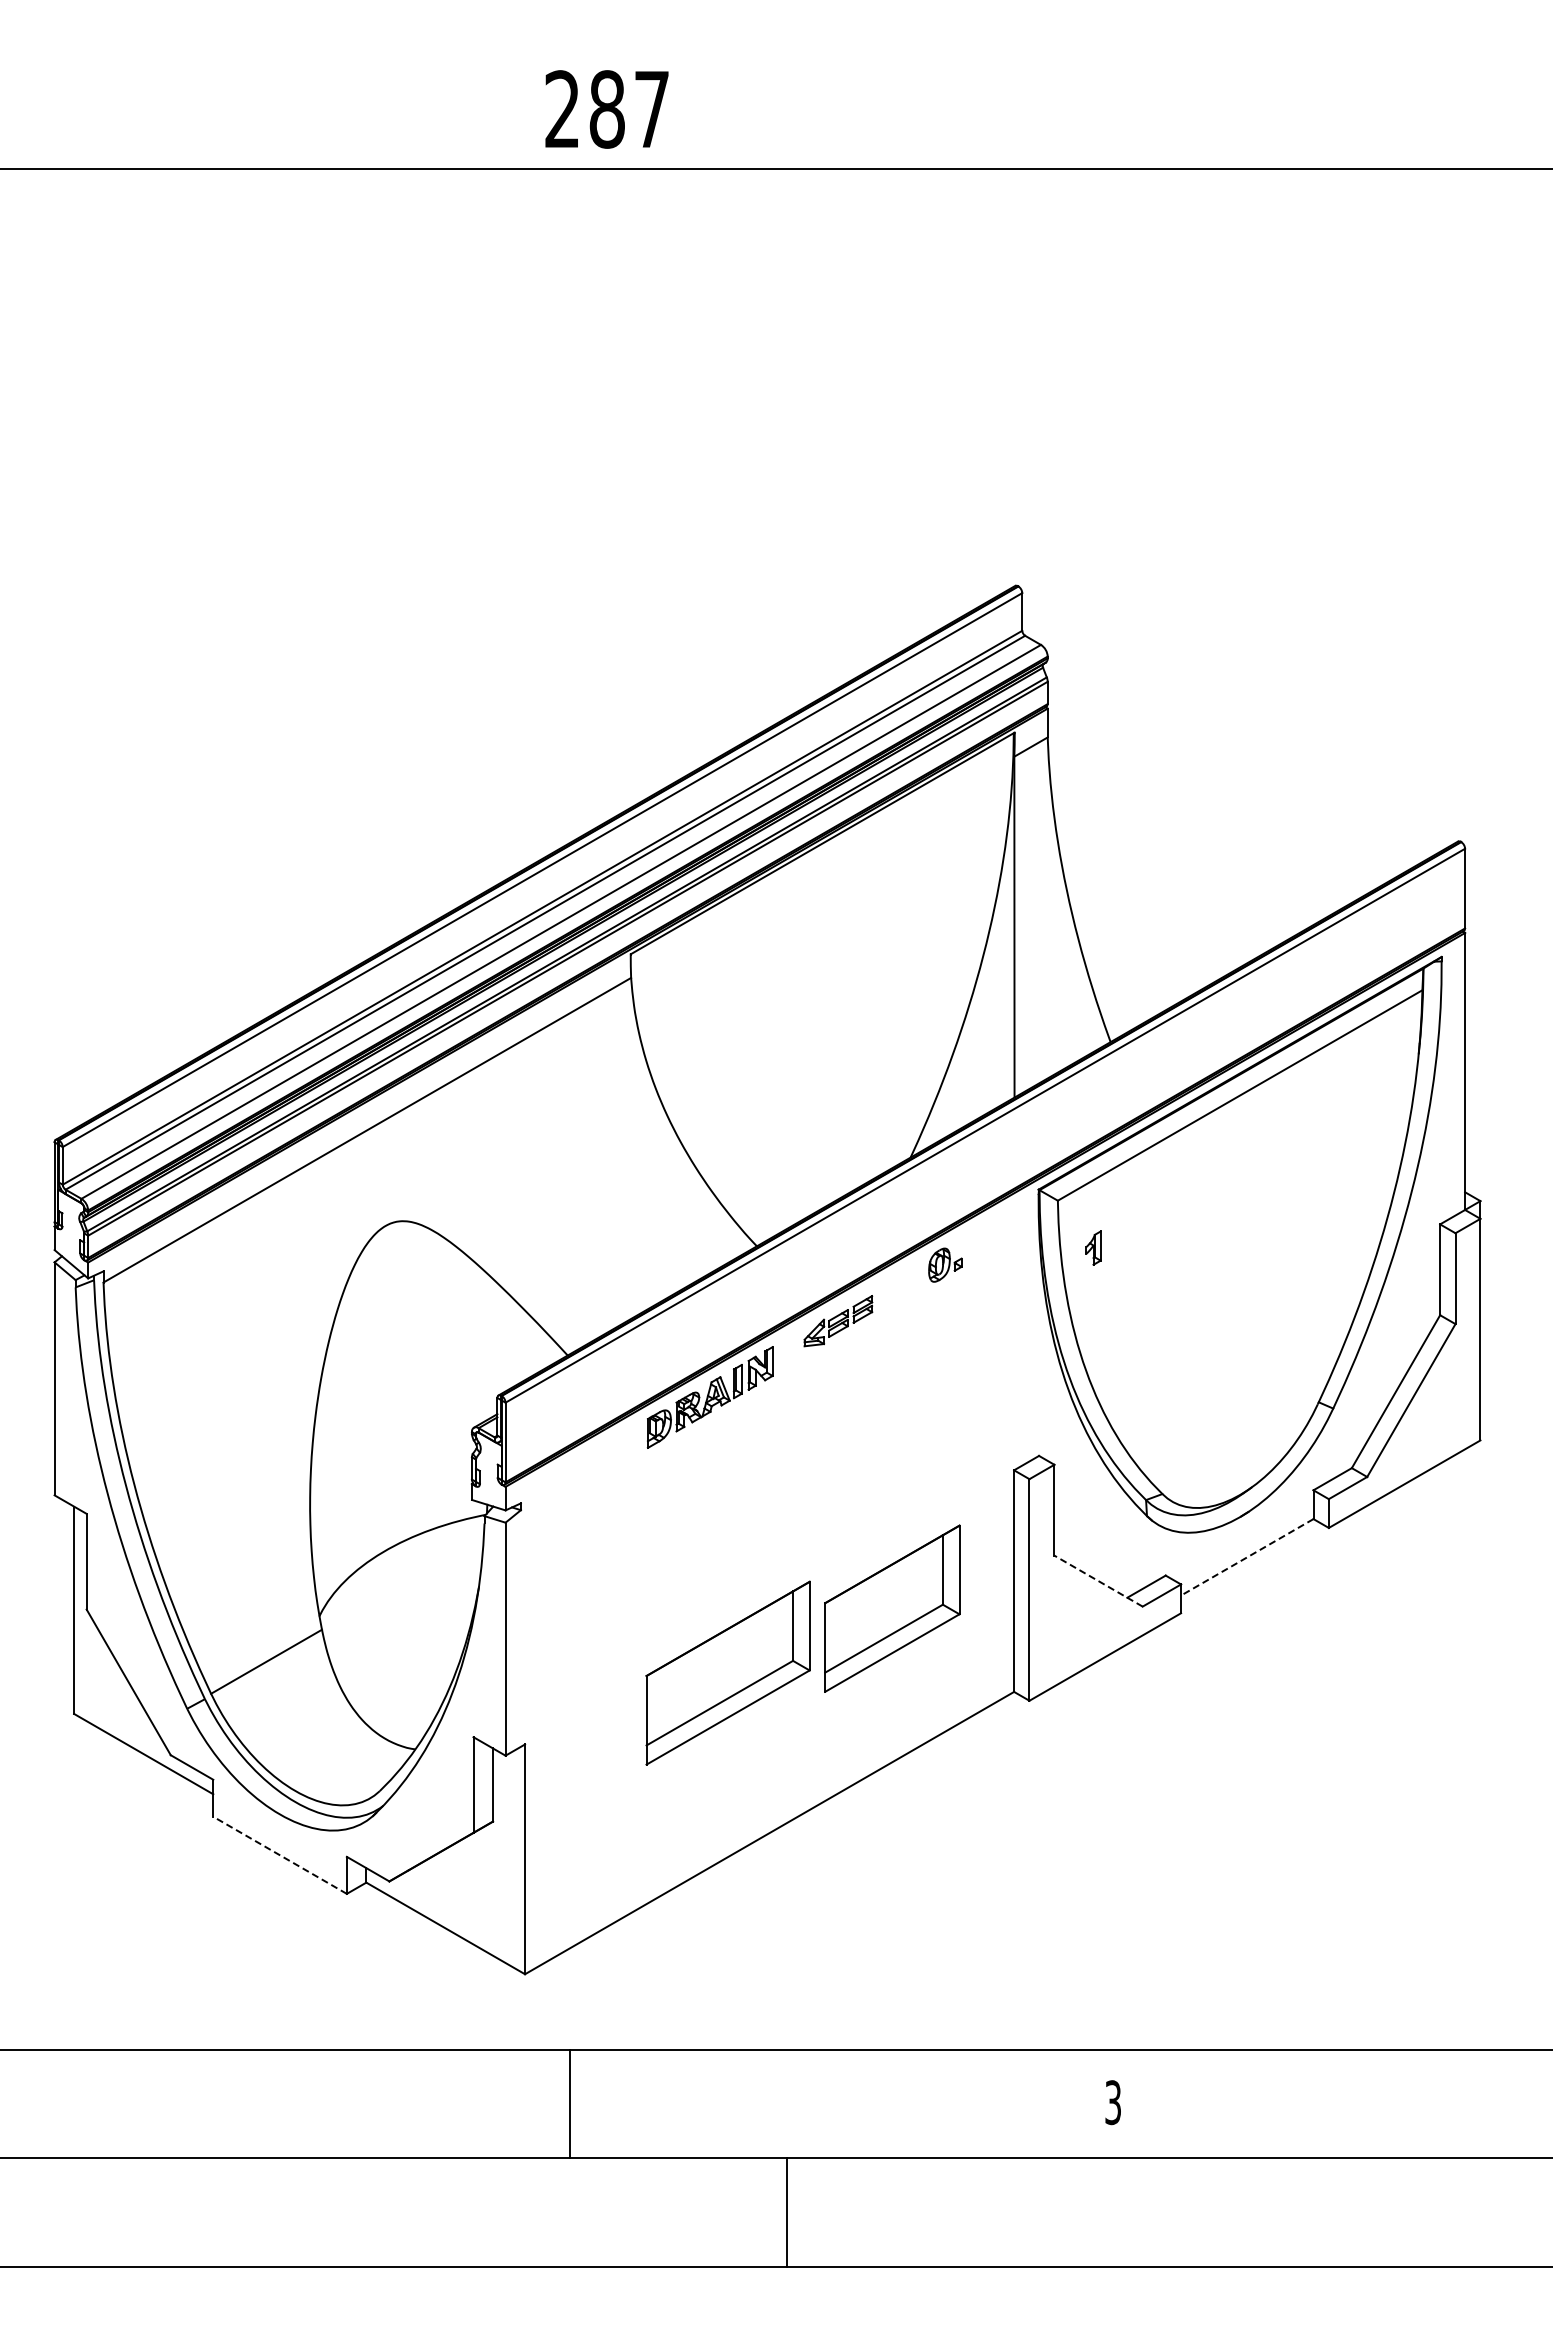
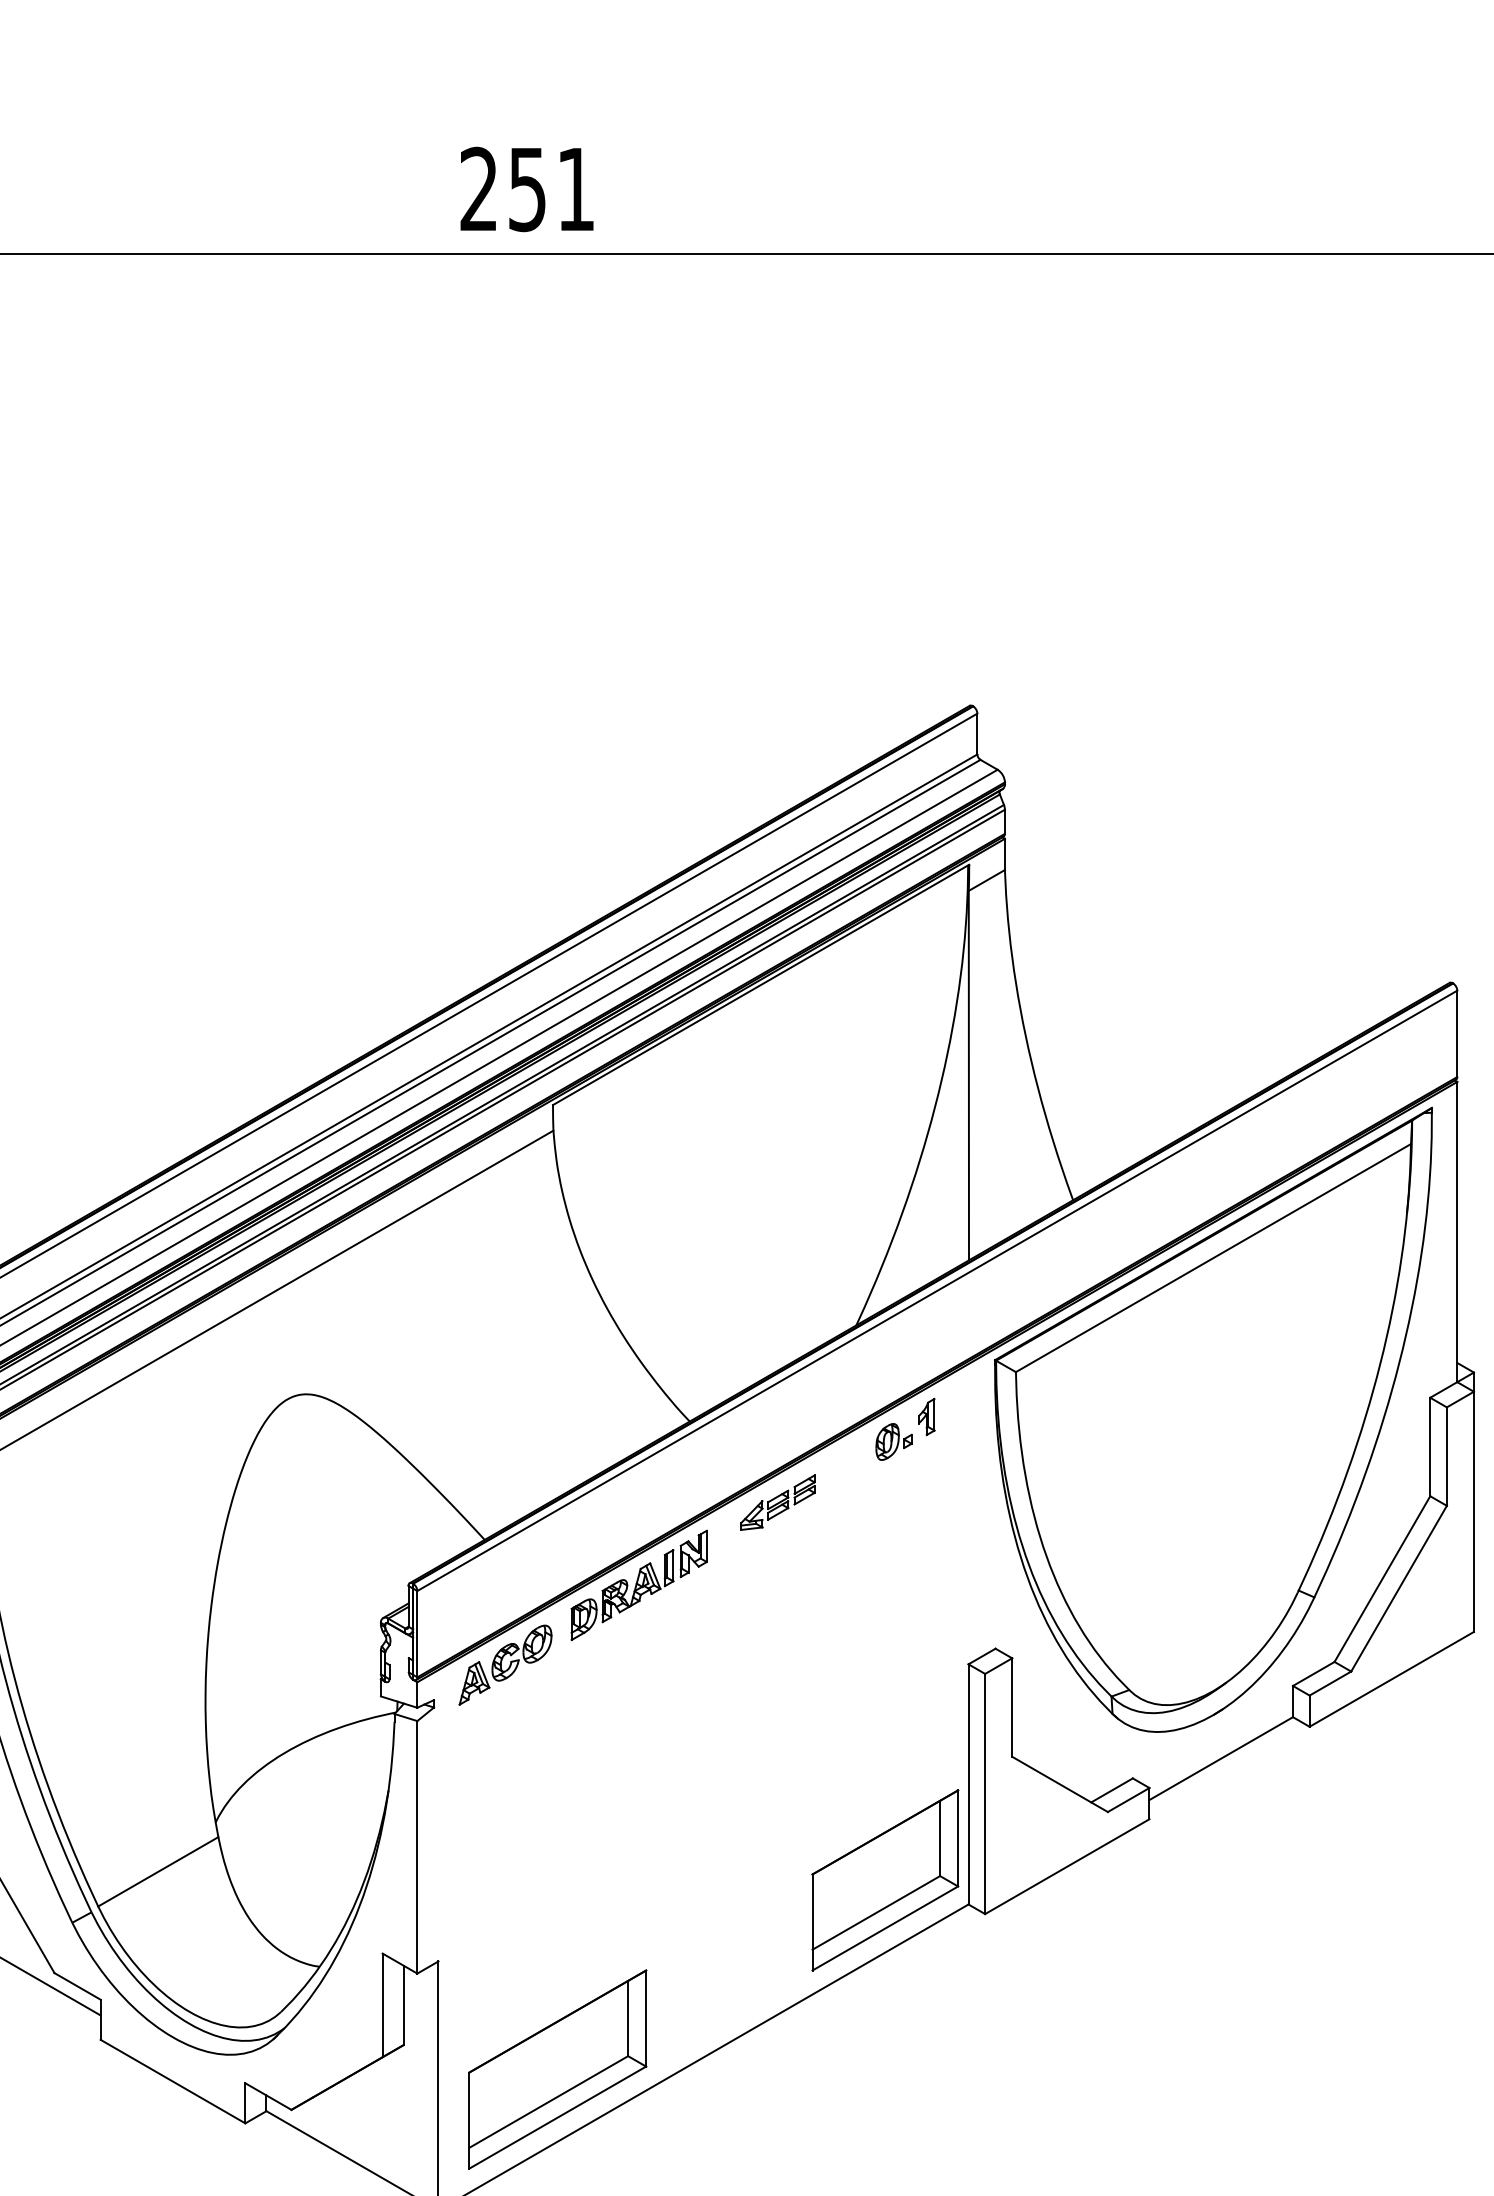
text: (628, 109) -> (550, 189), 287 -> 251
part: (1093, 1247) -> (926, 1416), moved
part: (586, 1470) -> (505, 1664), added
line: (1246, 1557) -> (1220, 1758), dashed -> solid
line: (1098, 1581) -> (1059, 1784), dashed -> solid
part: (892, 1608) -> (885, 1880), moved
part: (727, 1672) -> (557, 2068), moved
line: (279, 1855) -> (172, 2081), dashed -> solid

